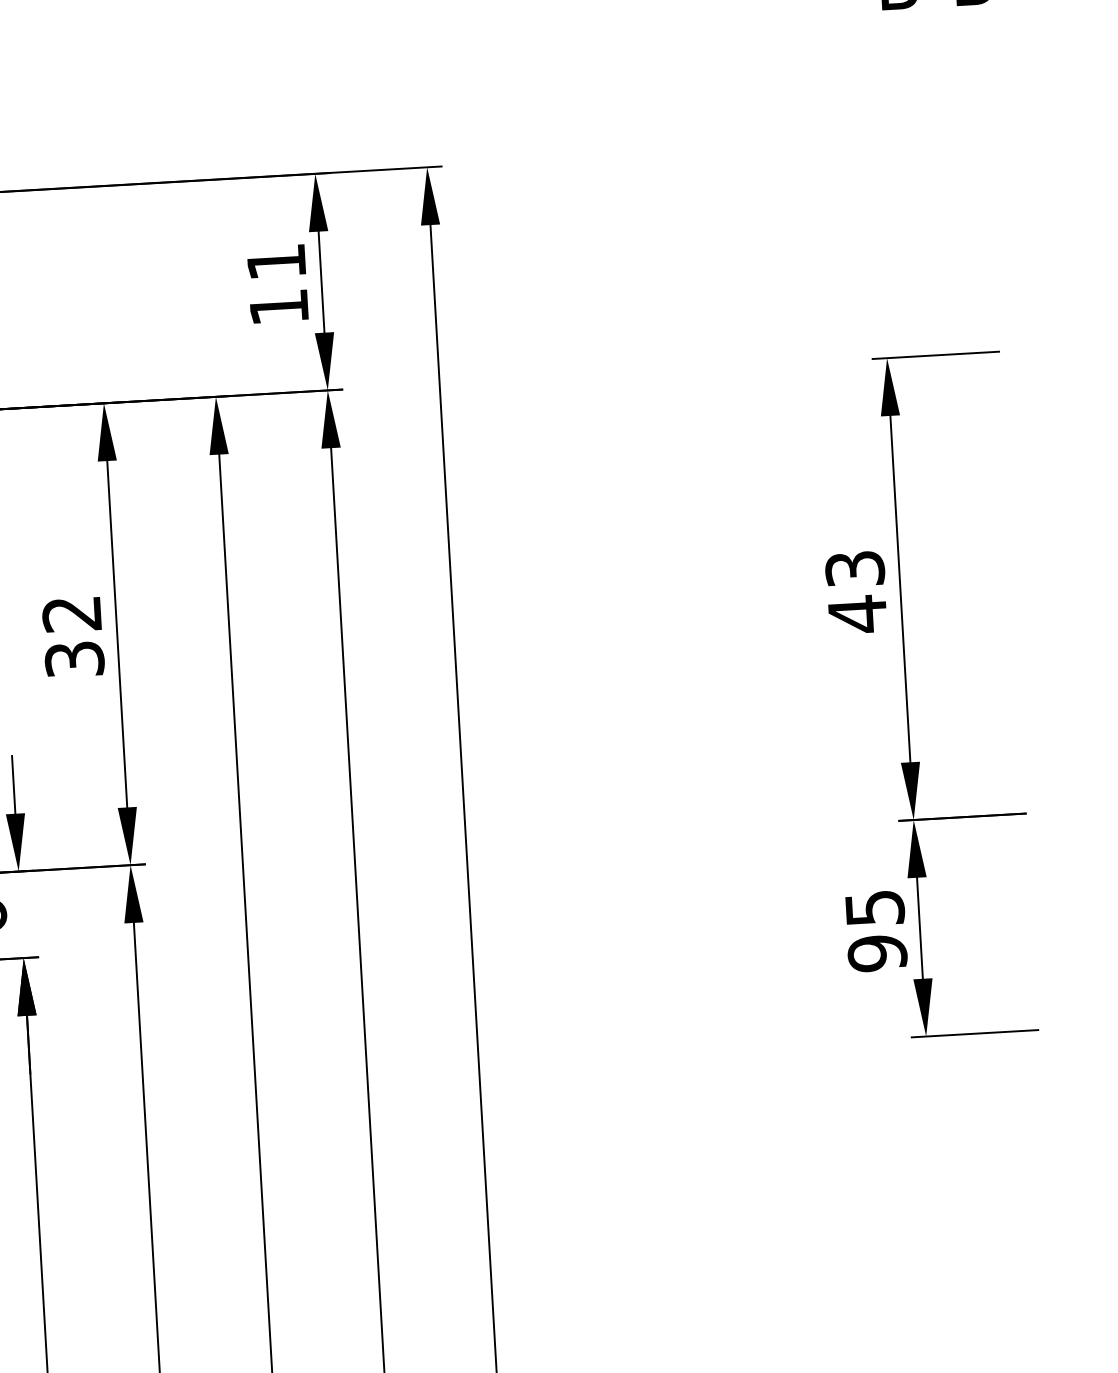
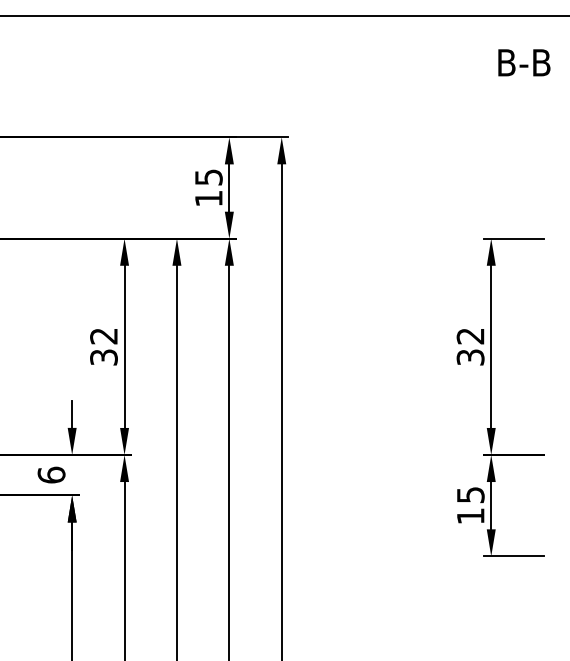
text: (275, 262) -> (208, 177), 11 -> 15
text: (856, 592) -> (470, 347), 43 -> 32
text: (876, 953) -> (470, 516), 95 -> 15

